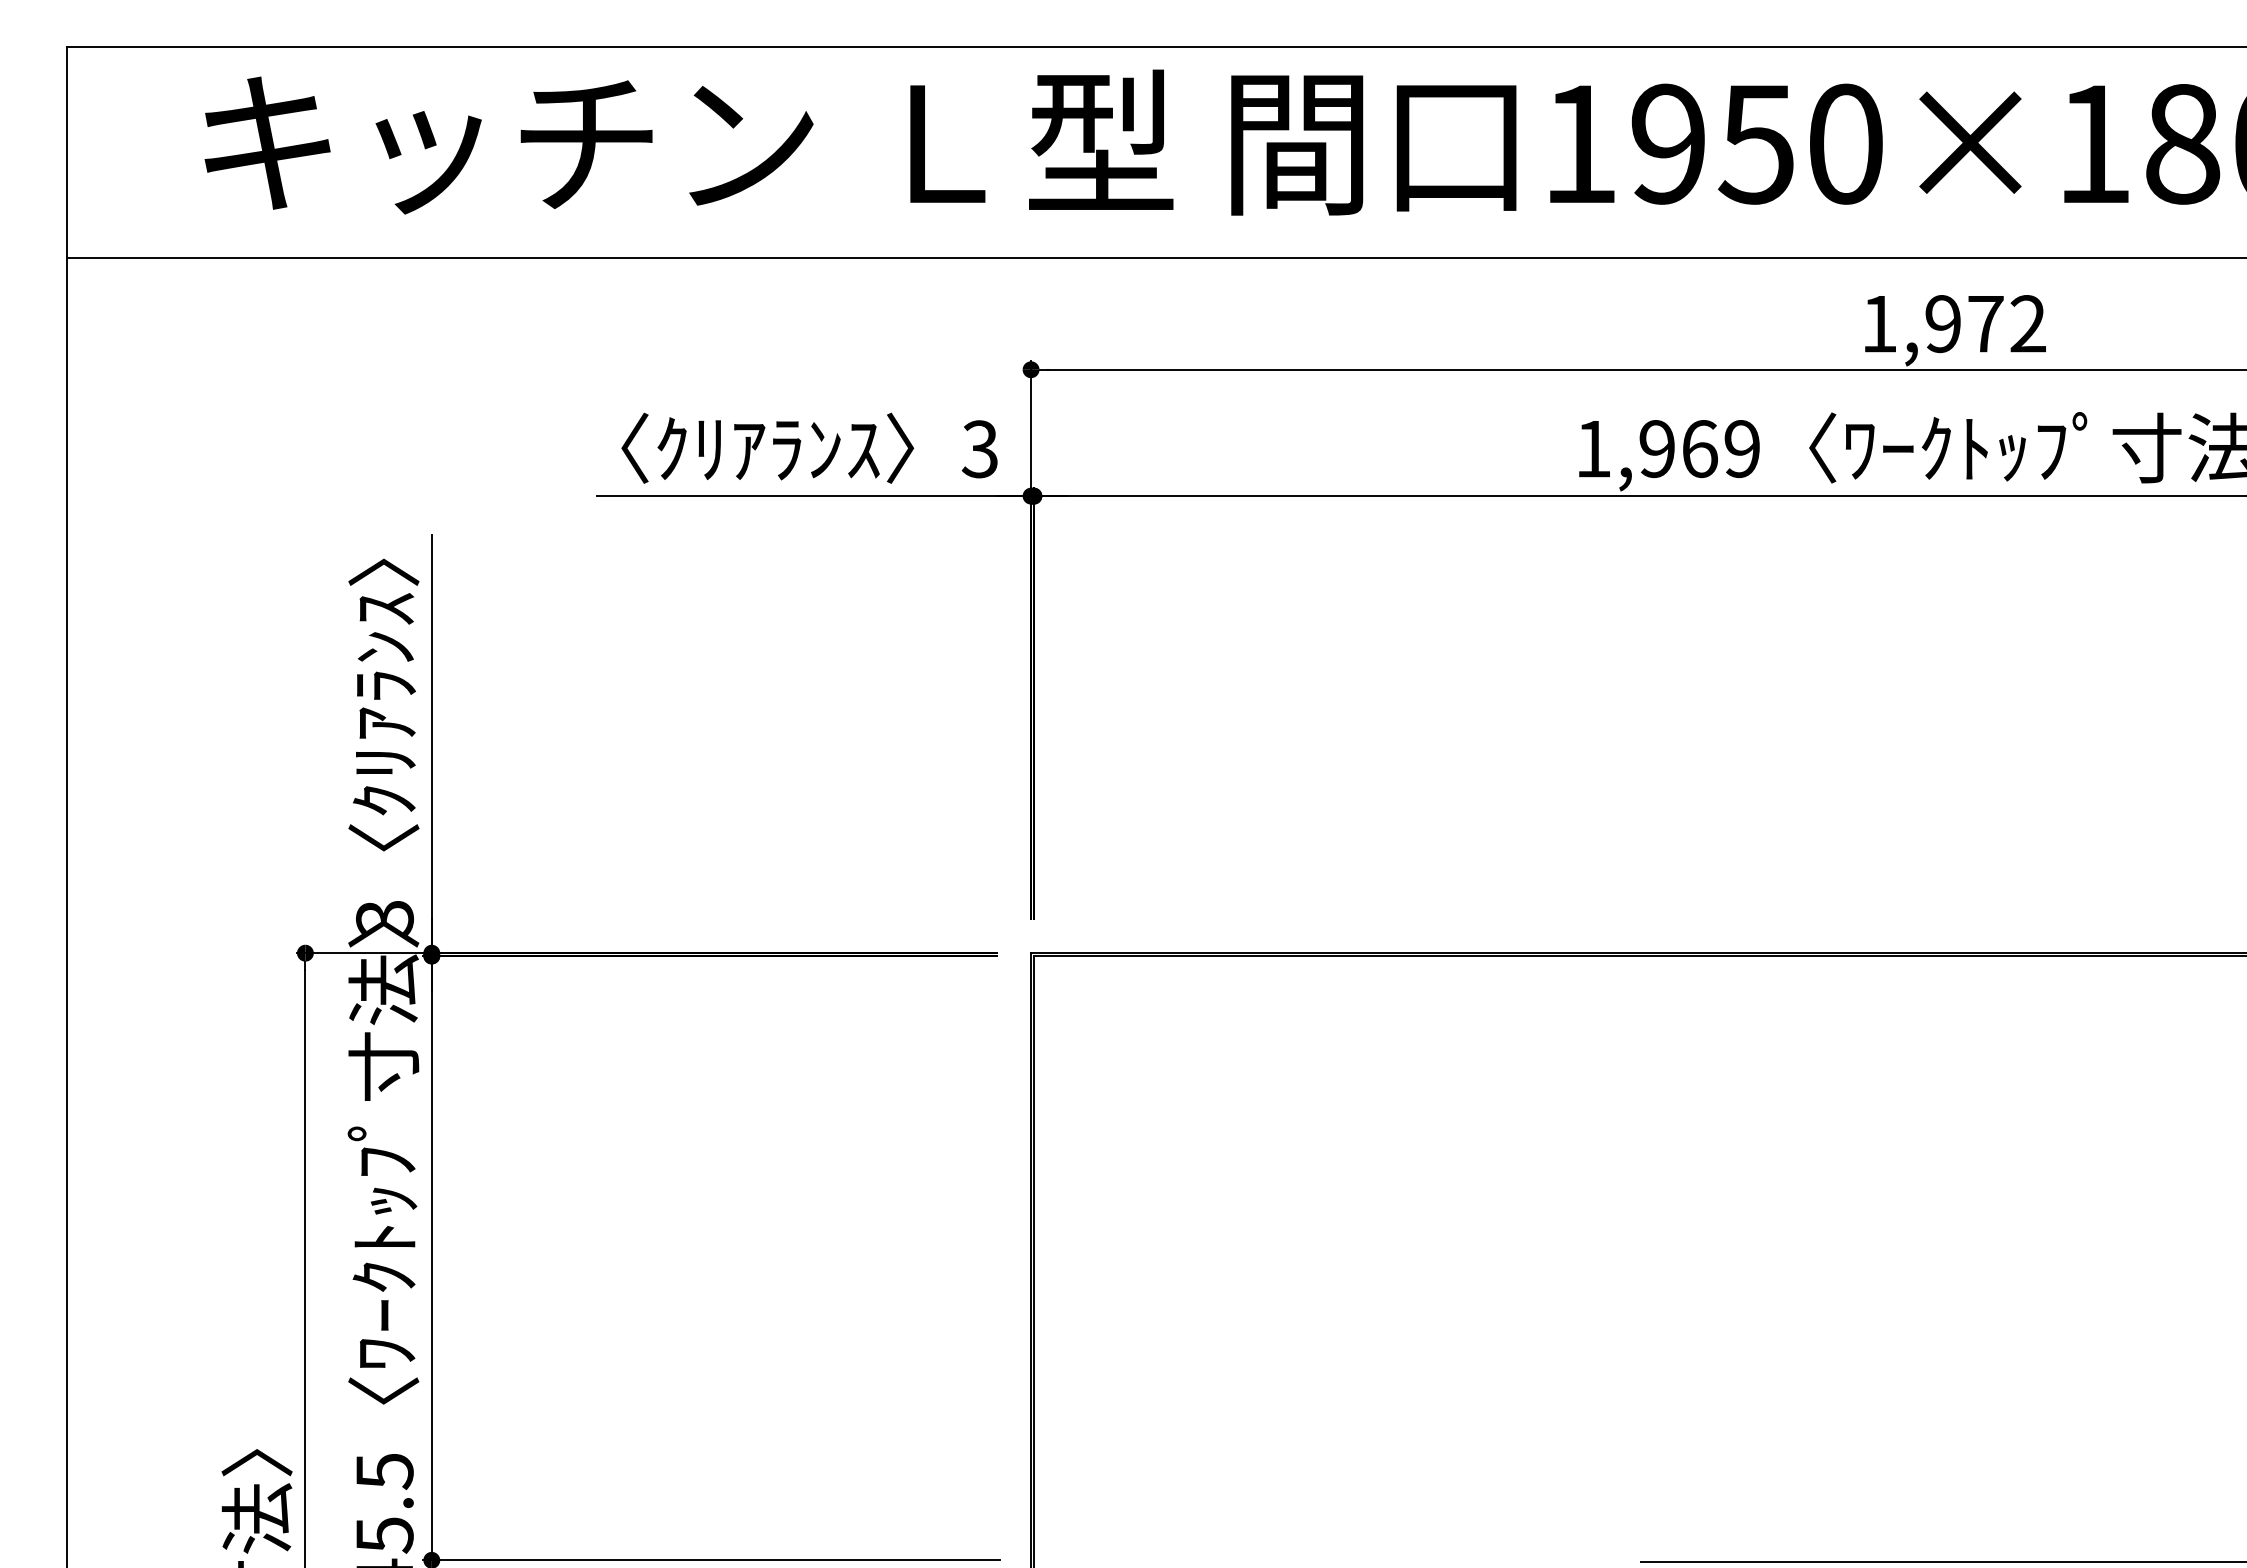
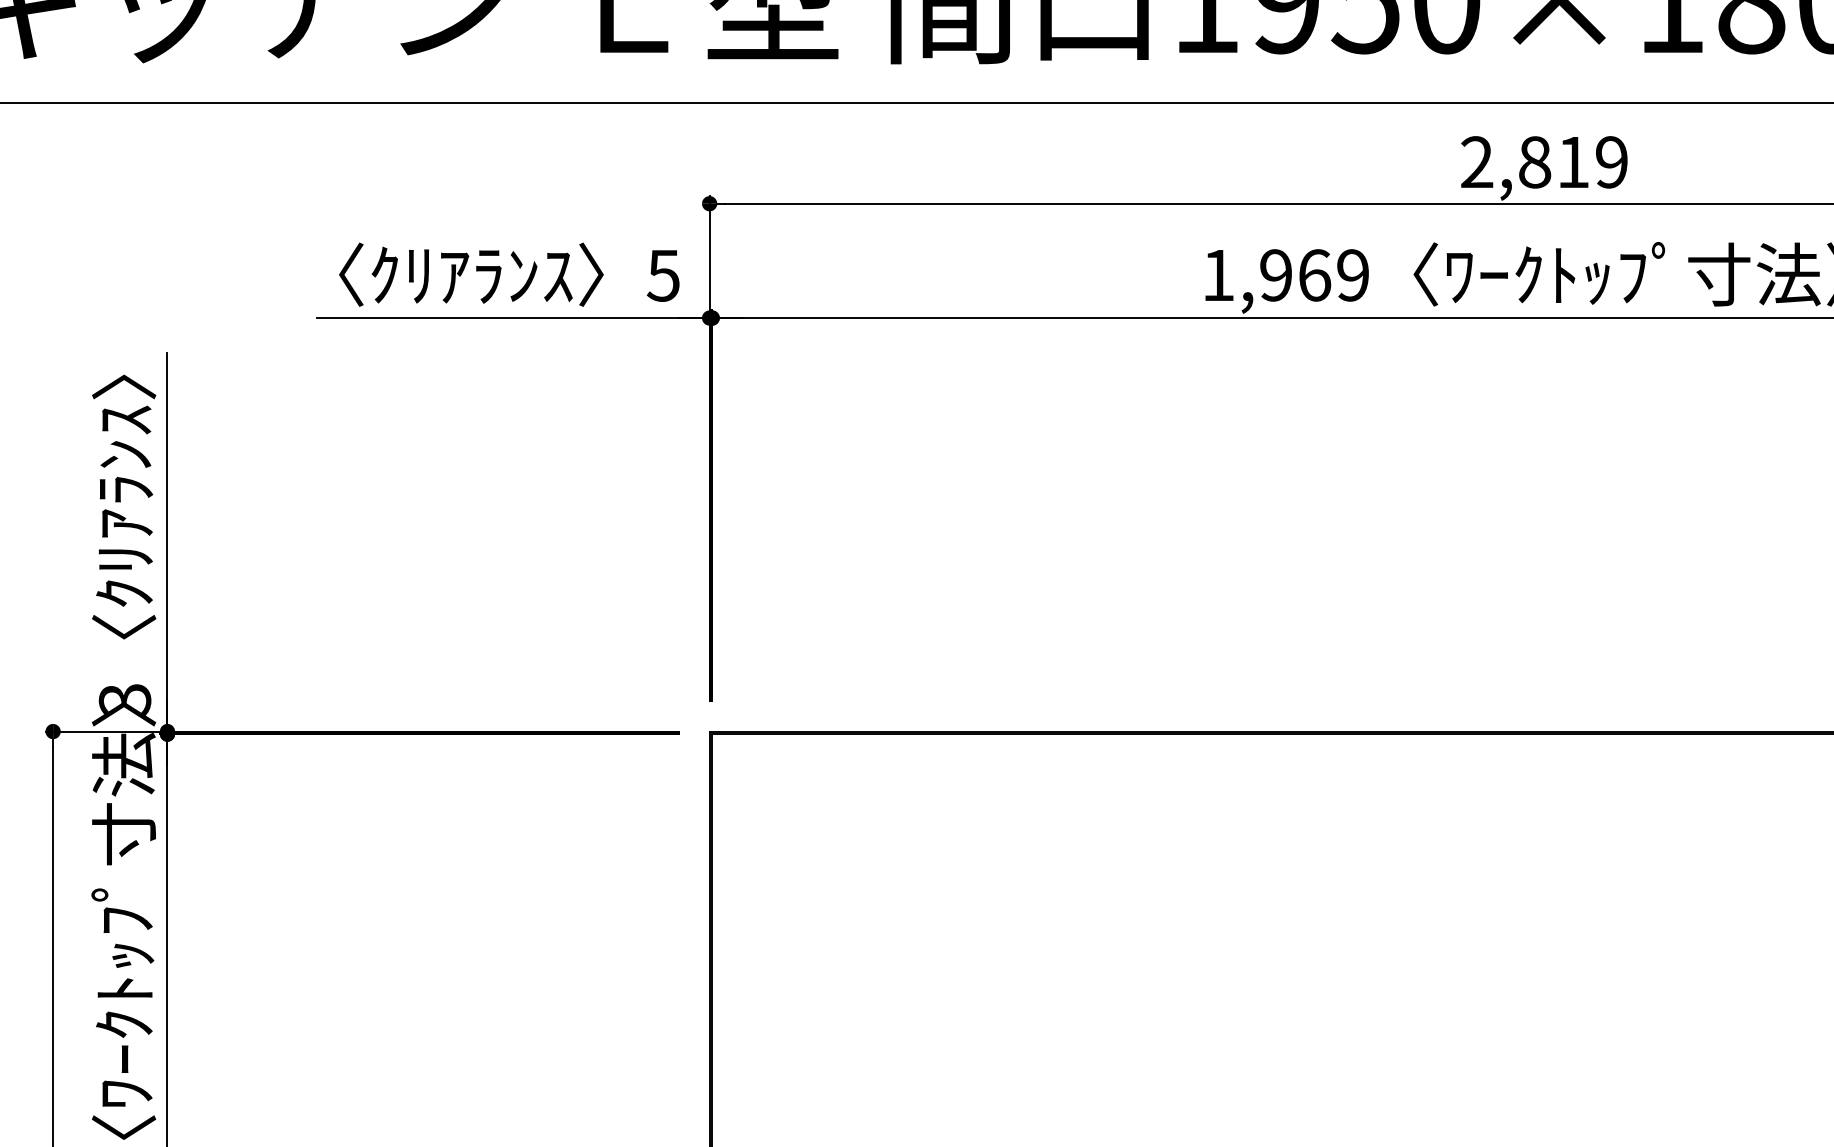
text: (1953, 324) -> (1544, 162), 1,972 -> 2,819
text: (979, 448) -> (662, 274), 3 -> 5

